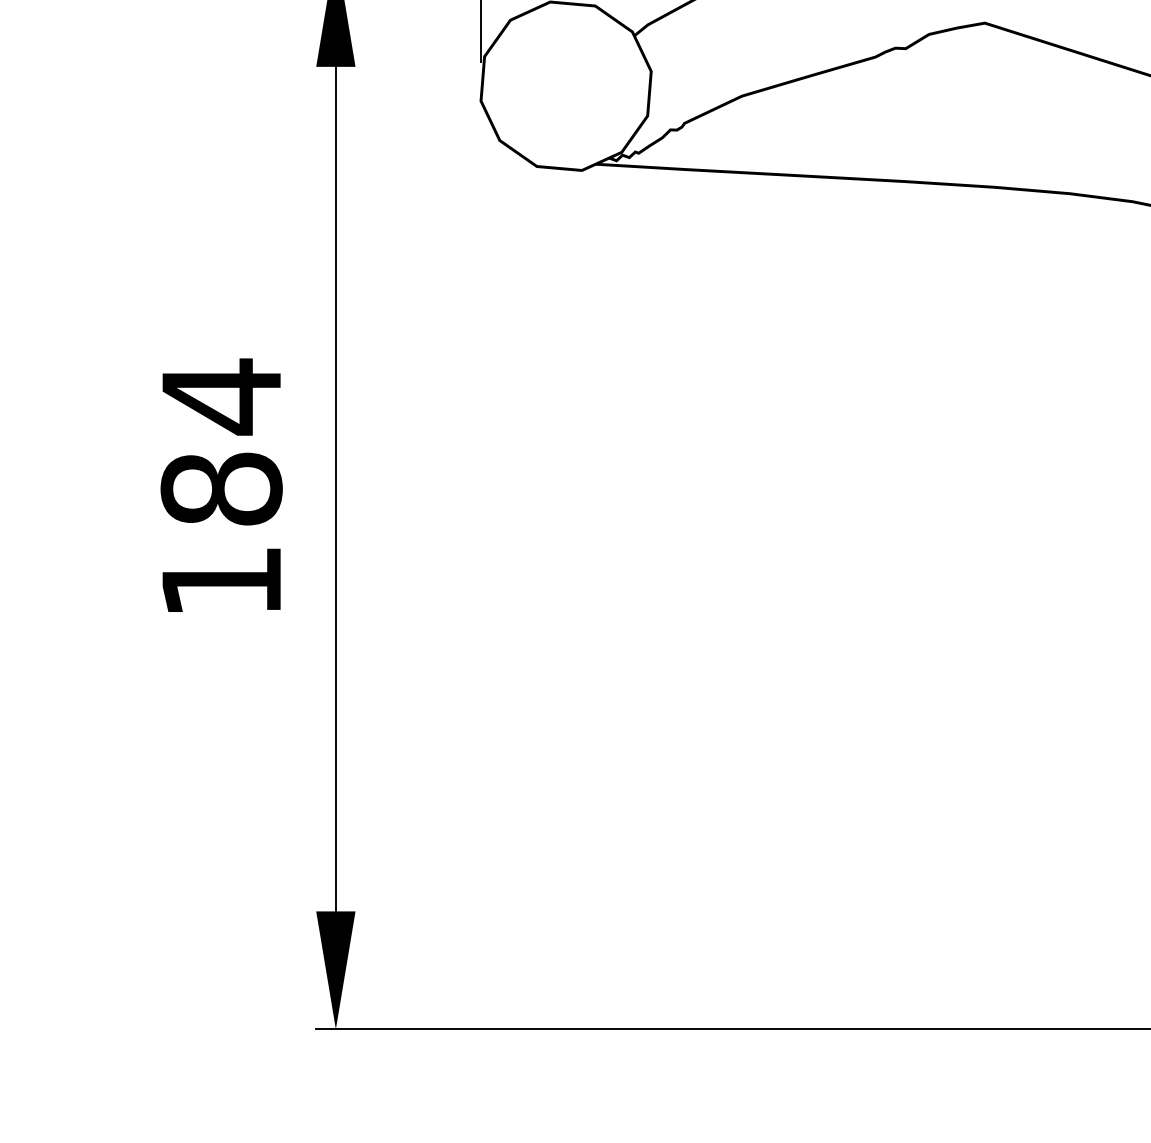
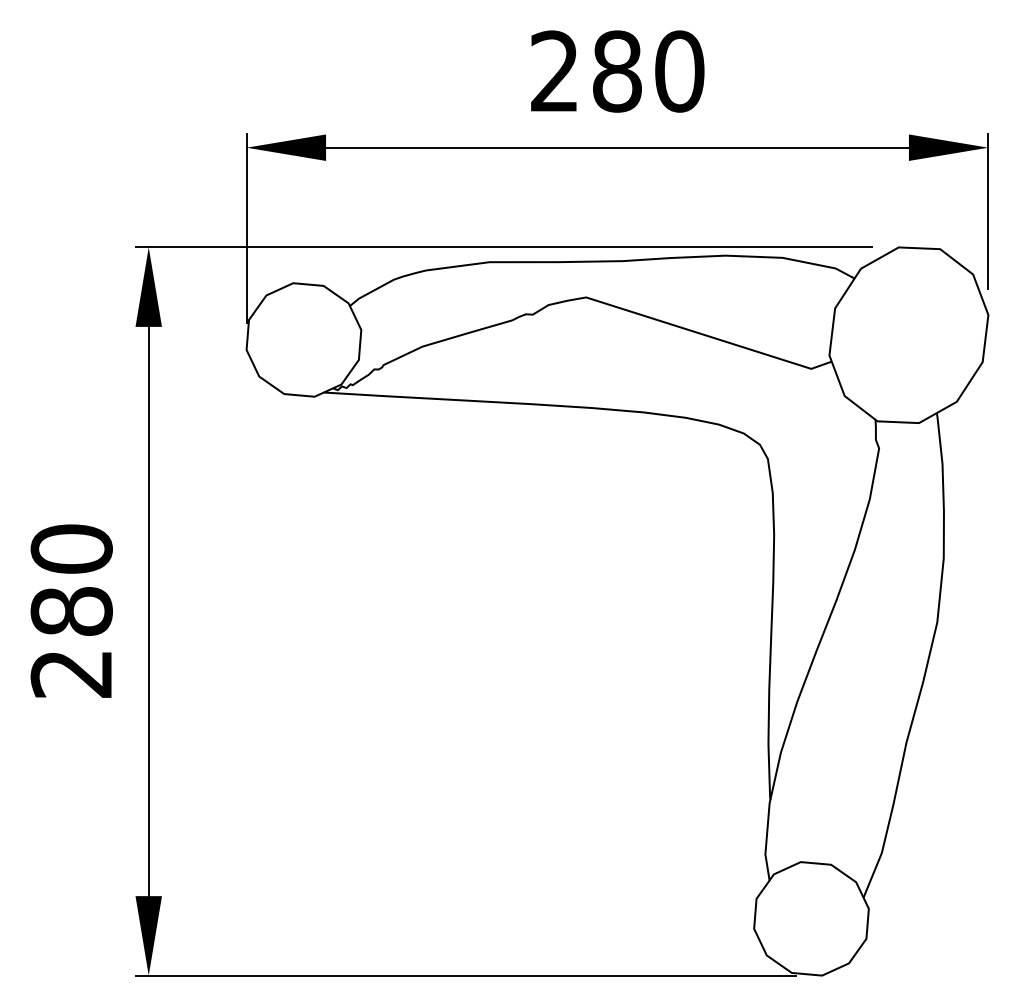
text: (221, 487) -> (71, 610), 184 -> 280

